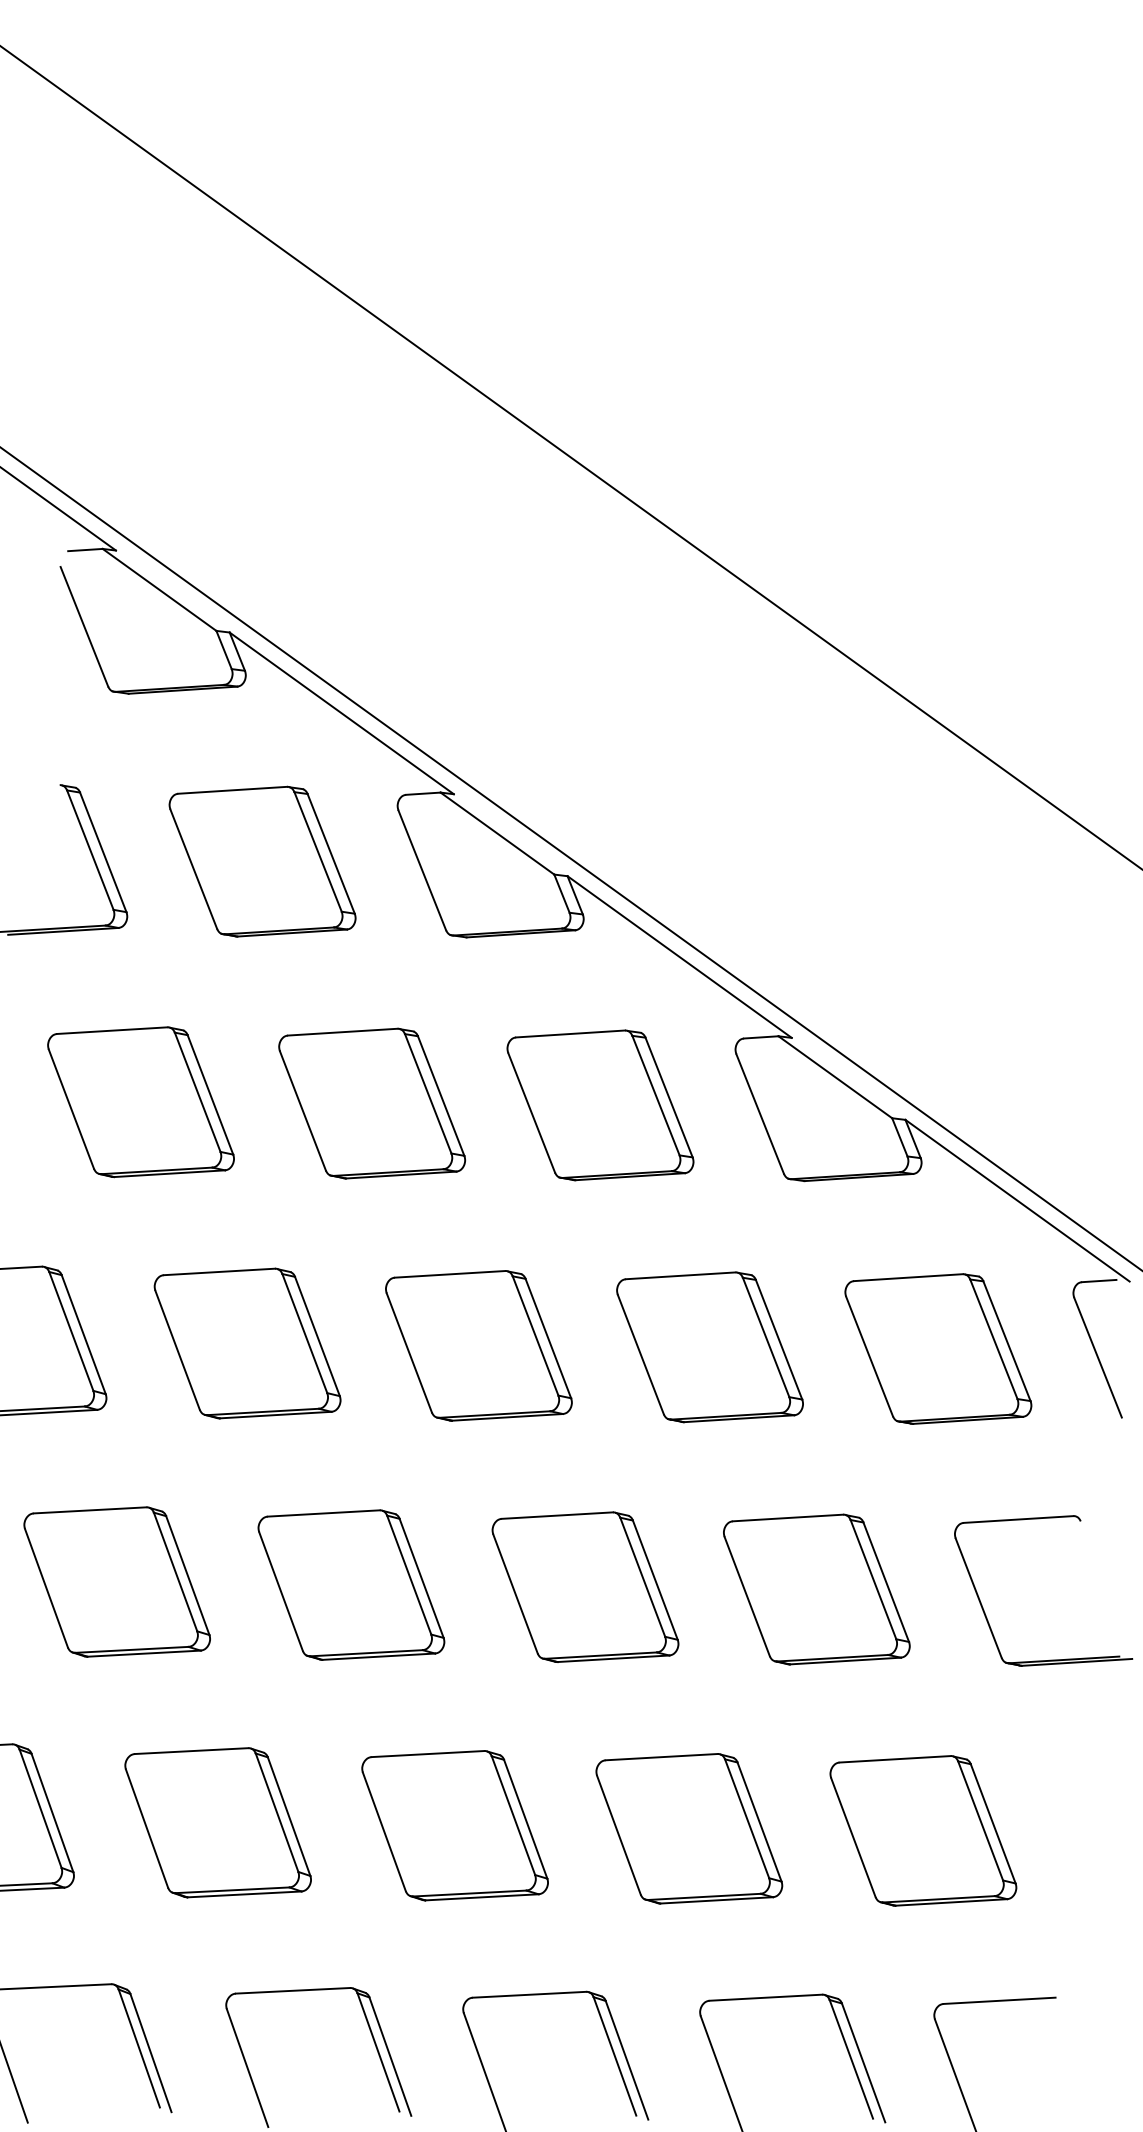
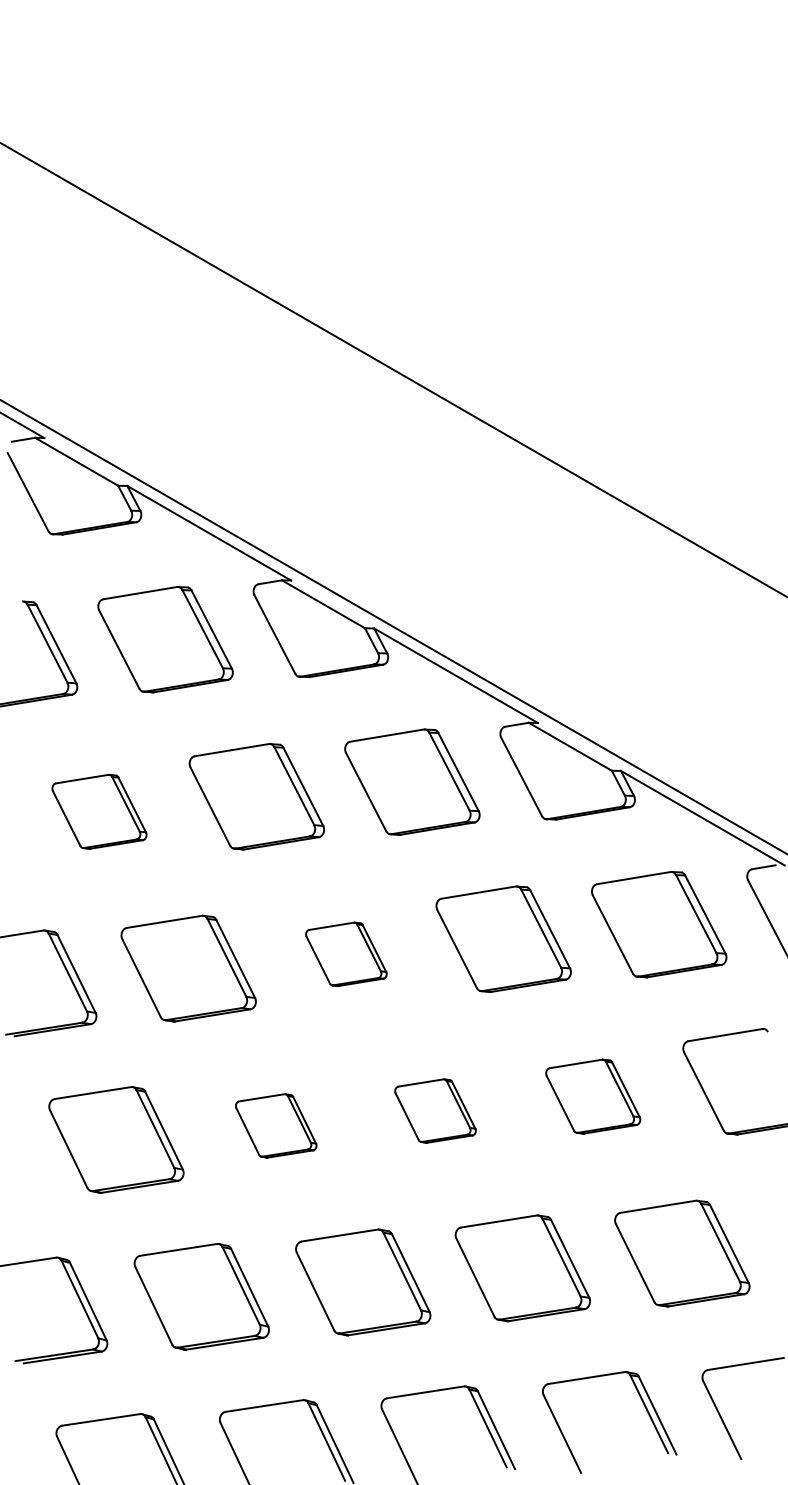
part: (141, 1101) -> (99, 811), size x0.7
part: (479, 1346) -> (346, 954), size x0.6
part: (352, 1584) -> (276, 1125), size x0.6
part: (585, 1586) -> (435, 1110), size x0.6
part: (817, 1589) -> (593, 1096), size x0.7

